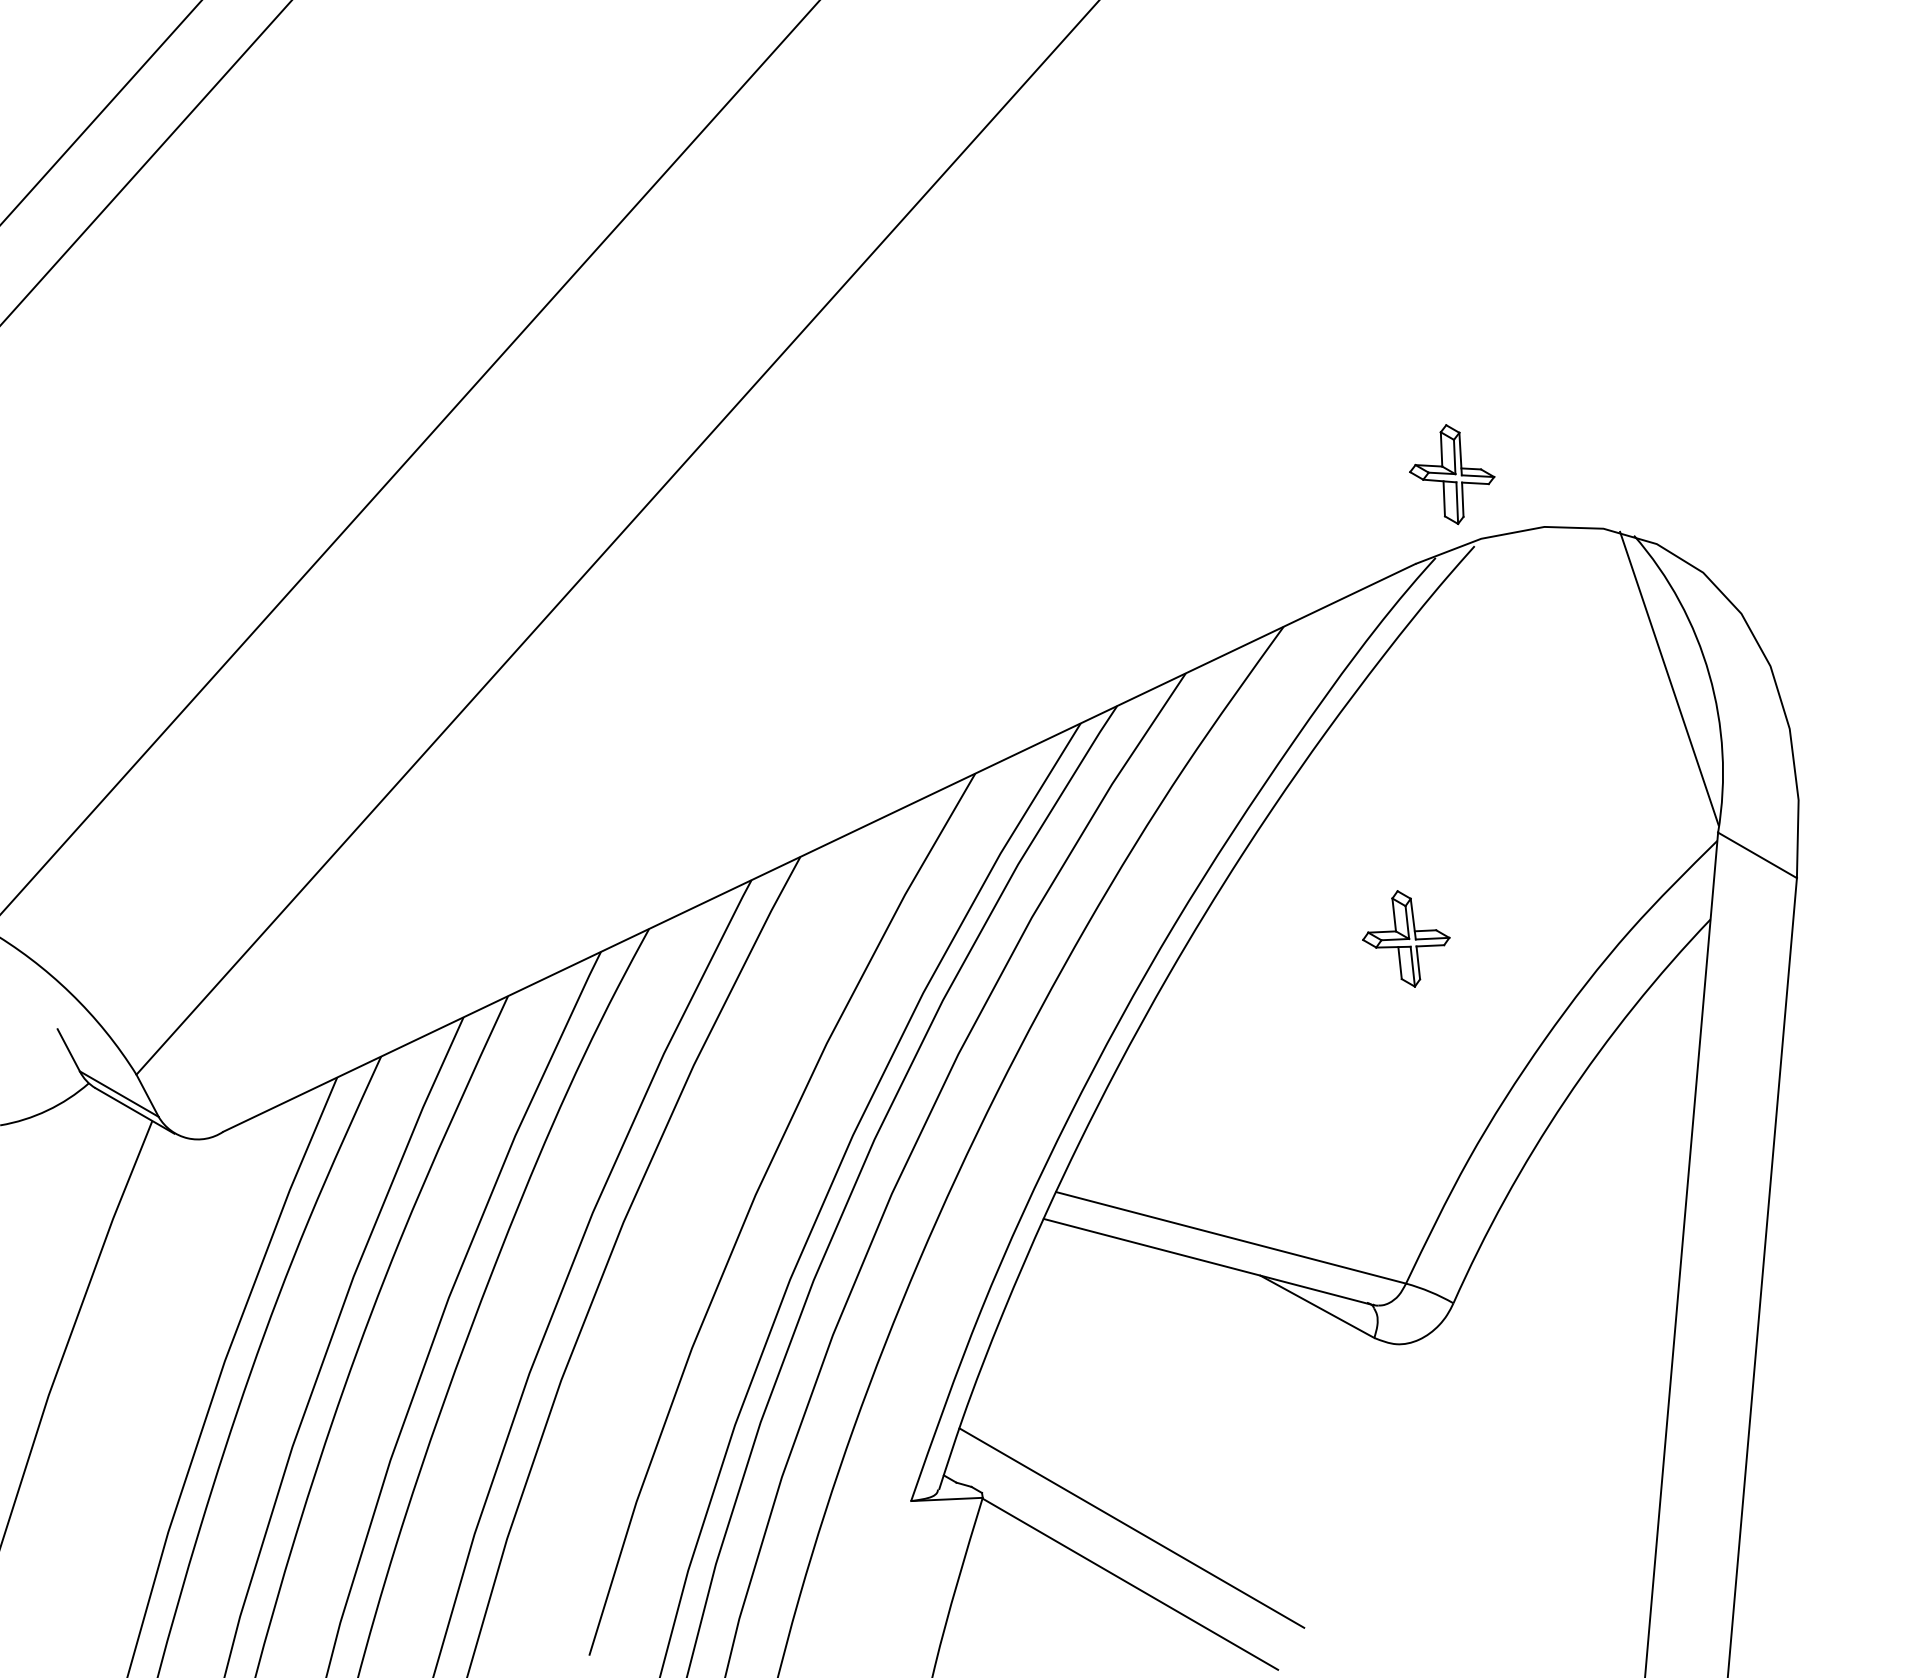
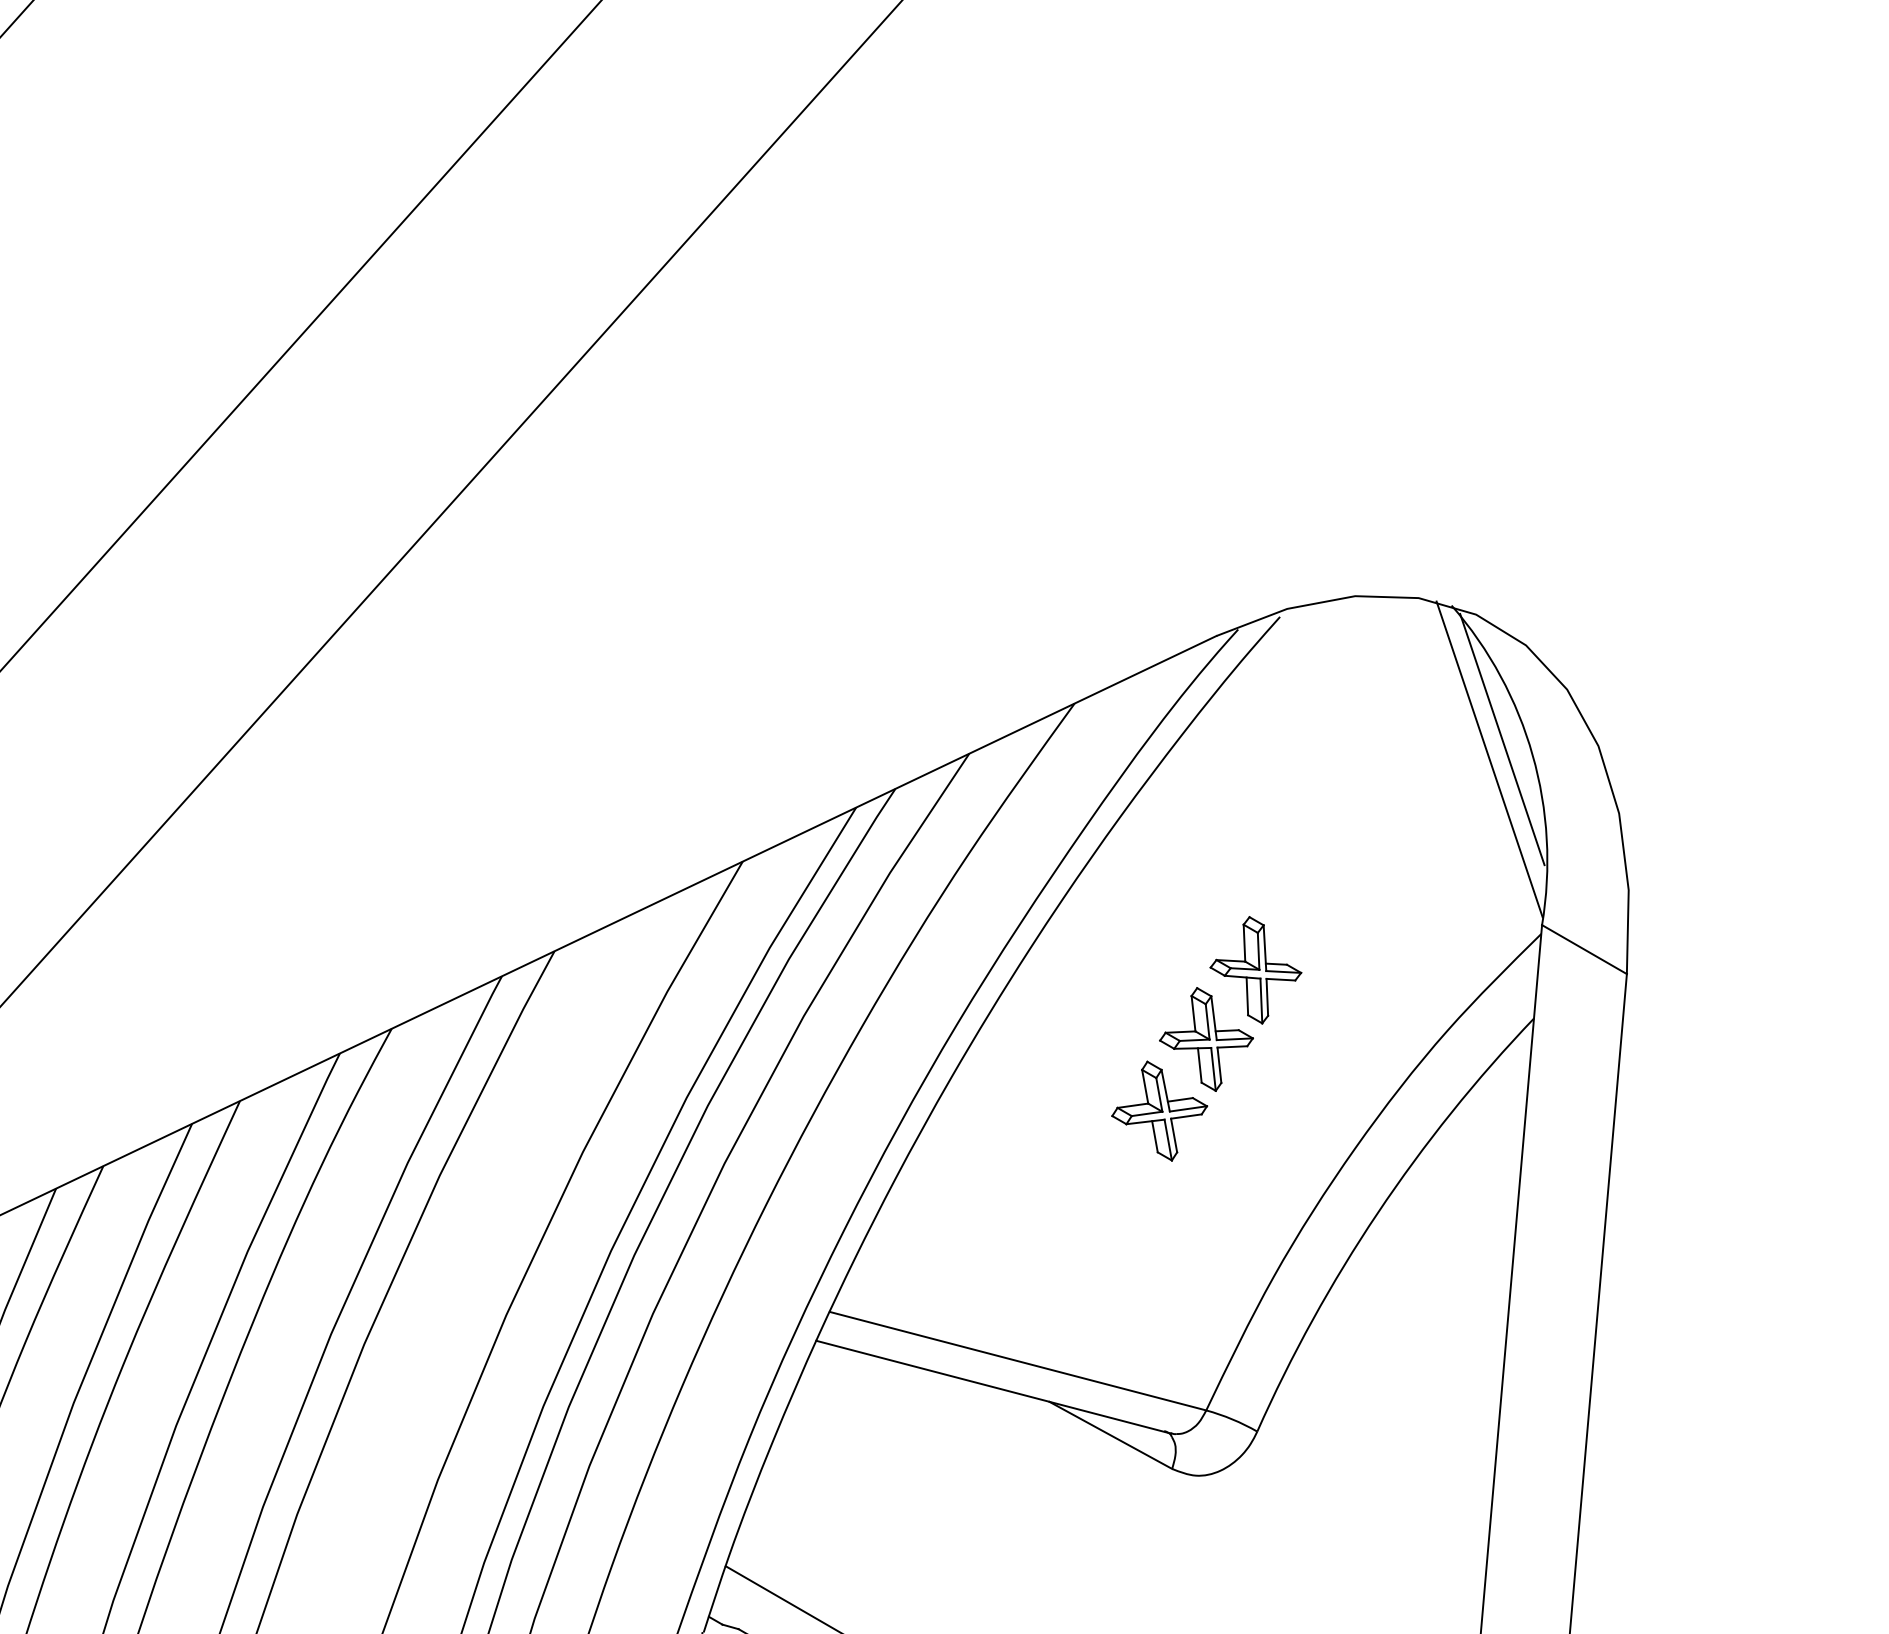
part: (1452, 474) -> (1256, 970), moved
line: (1681, 659) -> (1502, 738), added
part: (1362, 1005) -> (1159, 1111), added

